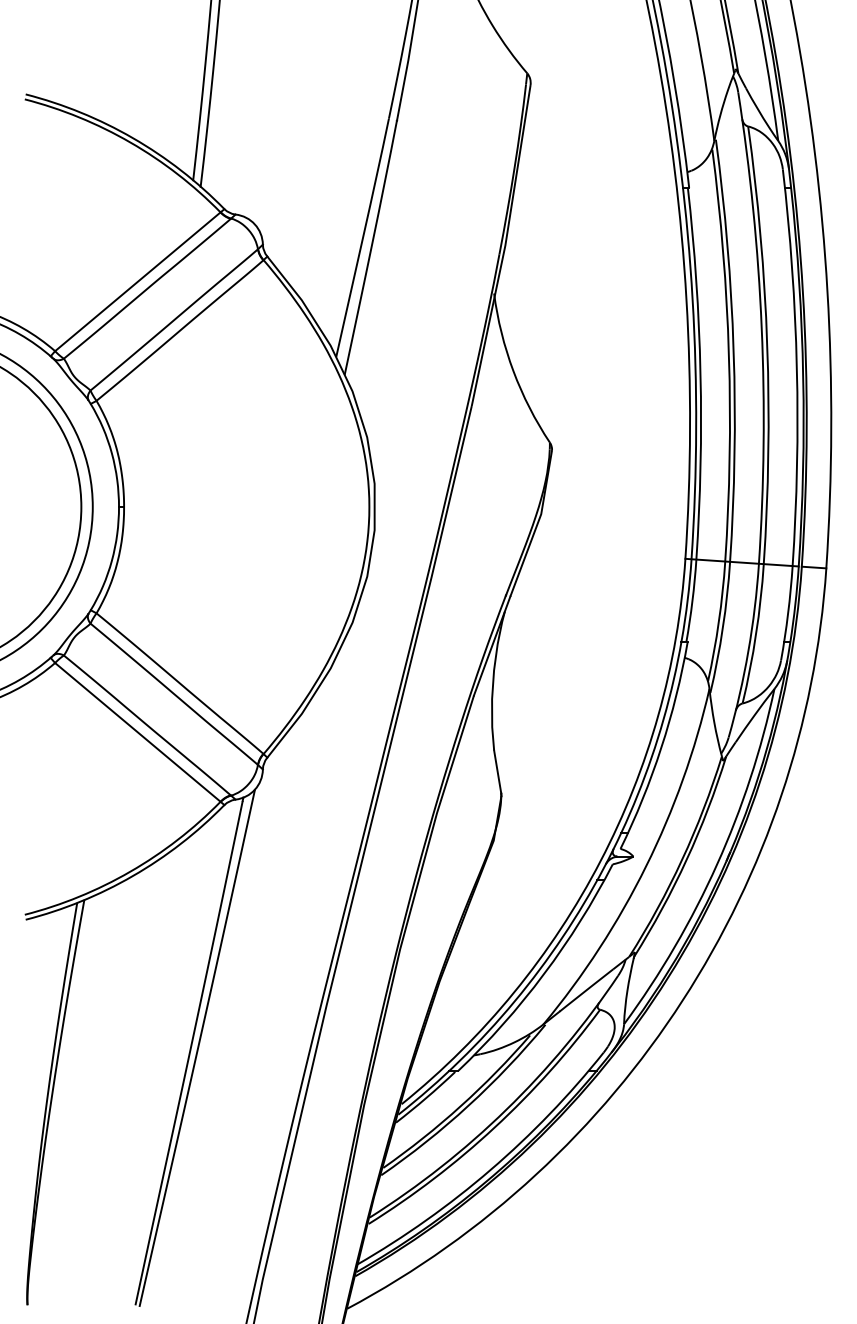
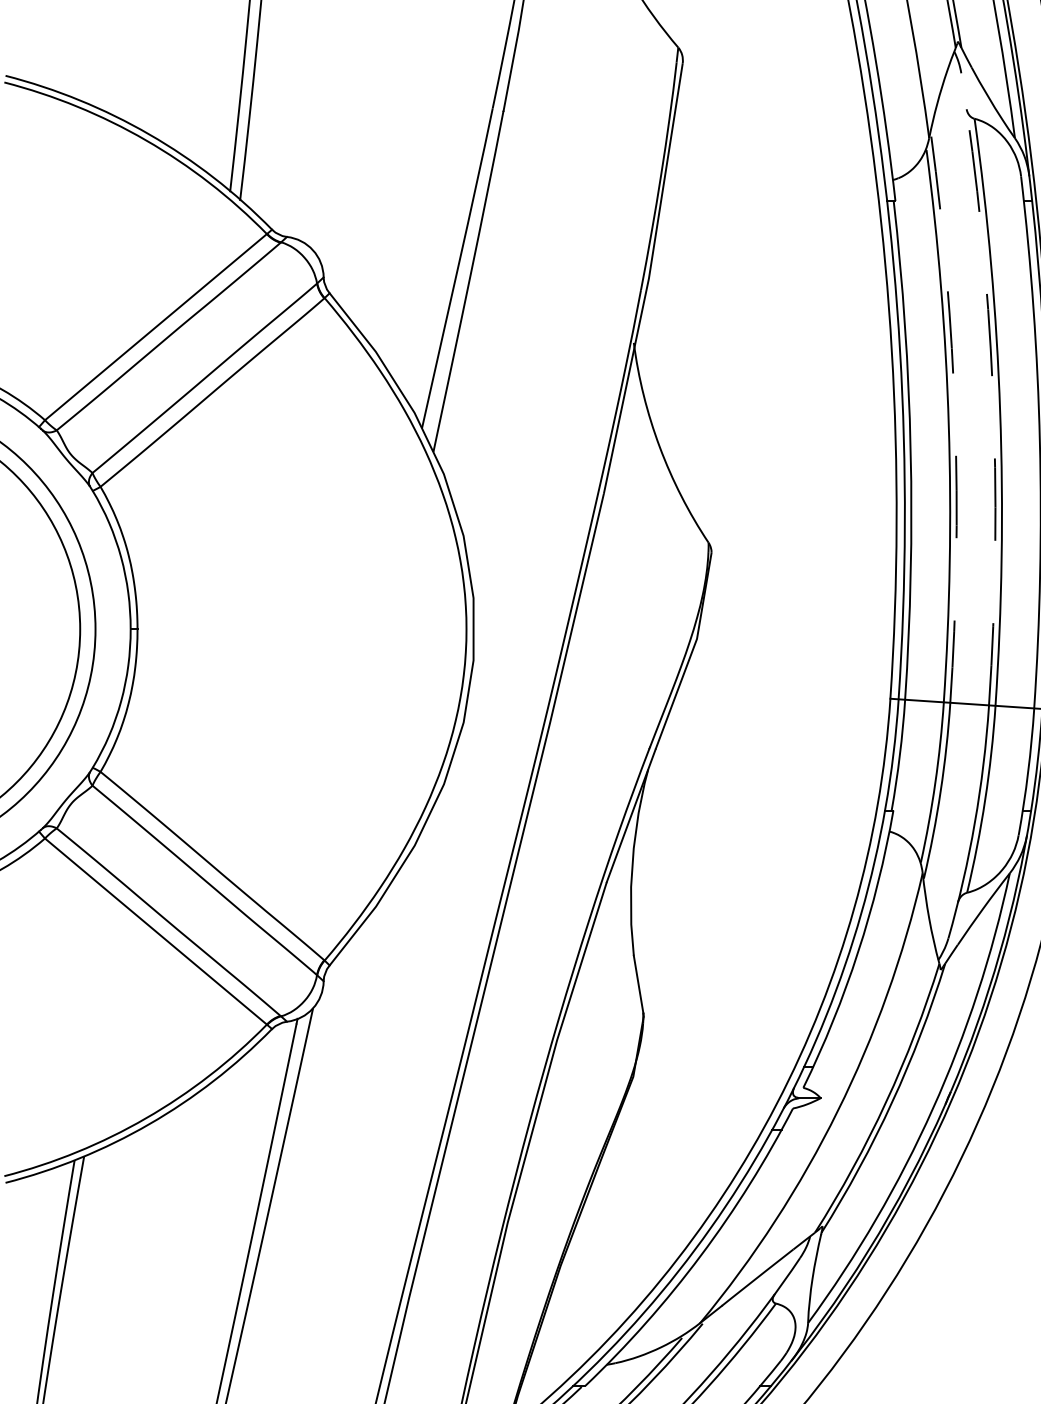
arc: (761, 327) -> (992, 388), solid -> dashed
arc: (733, 350) -> (954, 419), solid -> dashed

